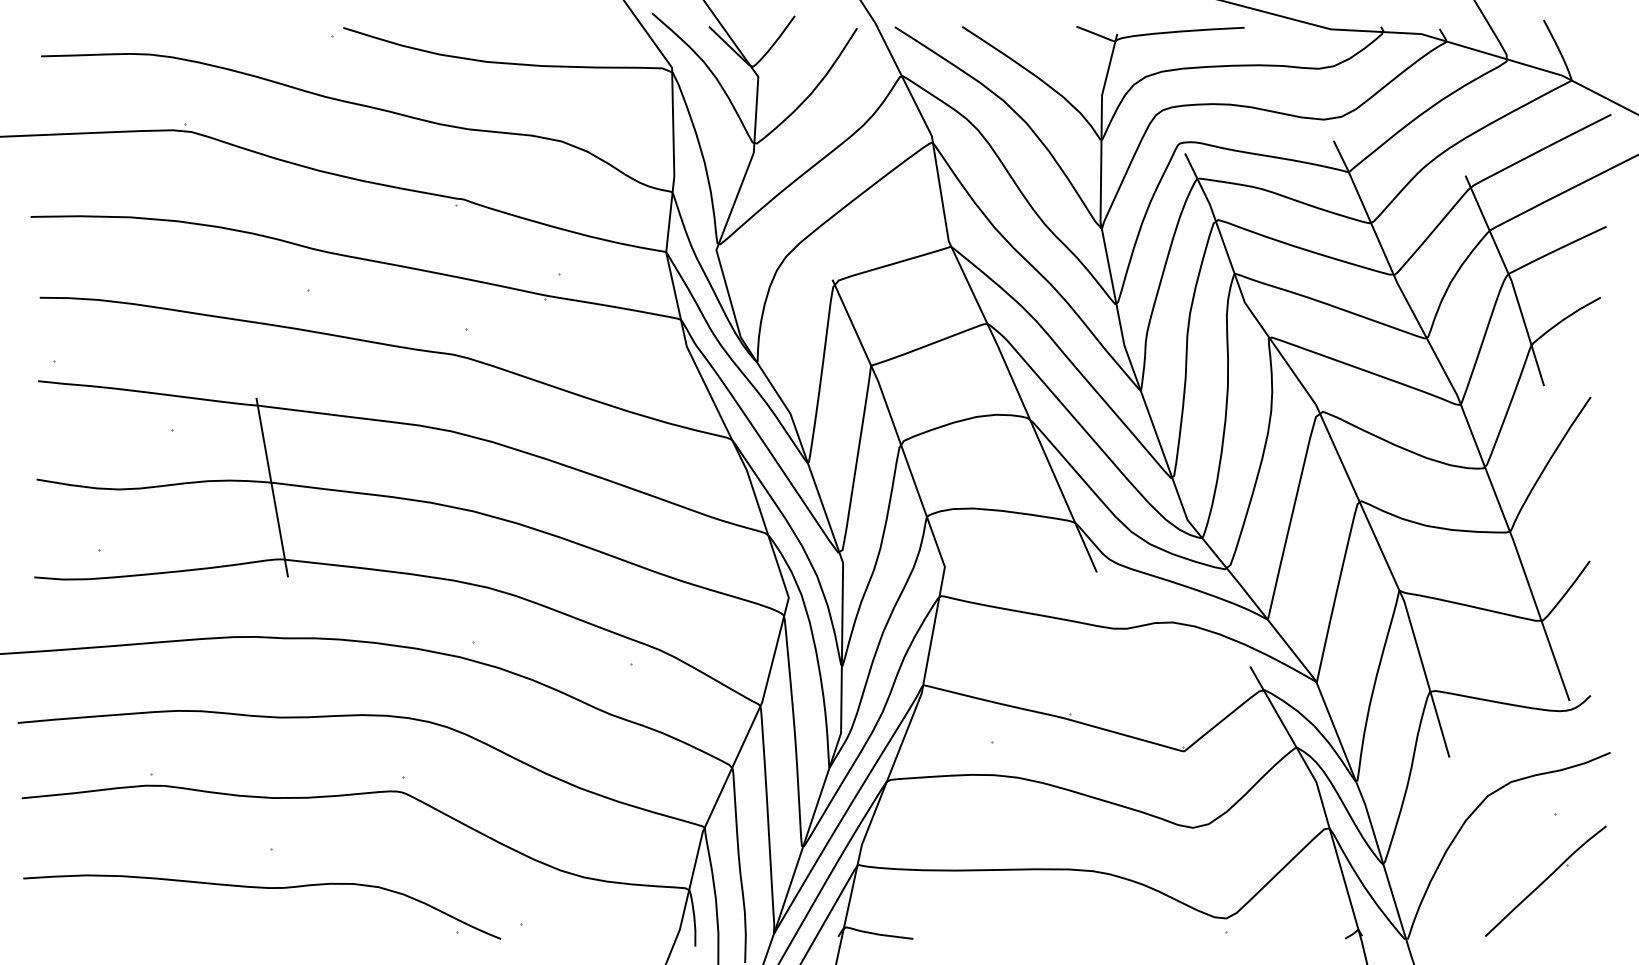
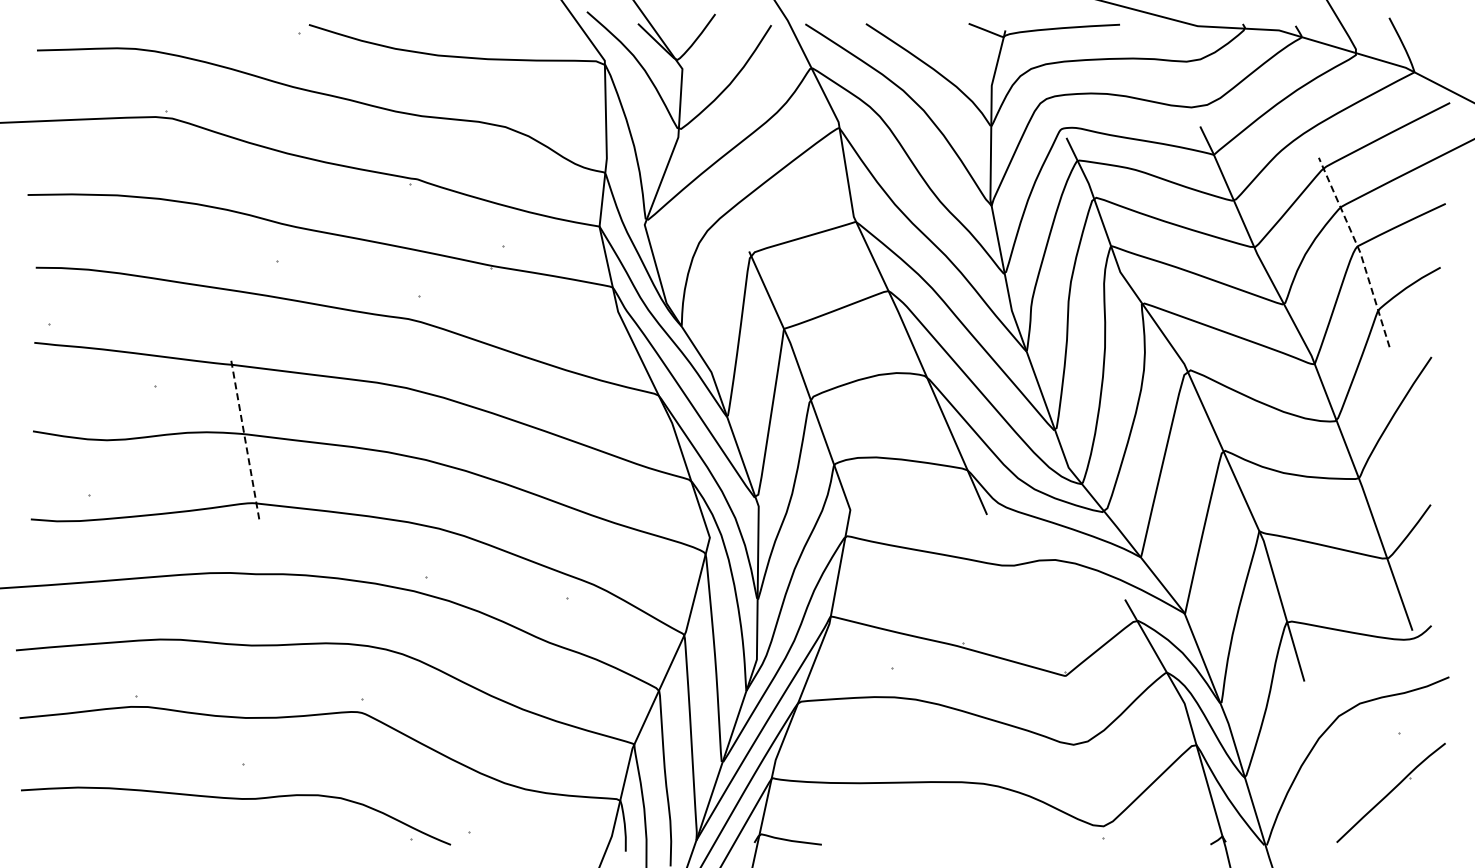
line: (1510, 278) -> (1359, 250), solid -> dashed
line: (271, 487) -> (244, 438), solid -> dashed

